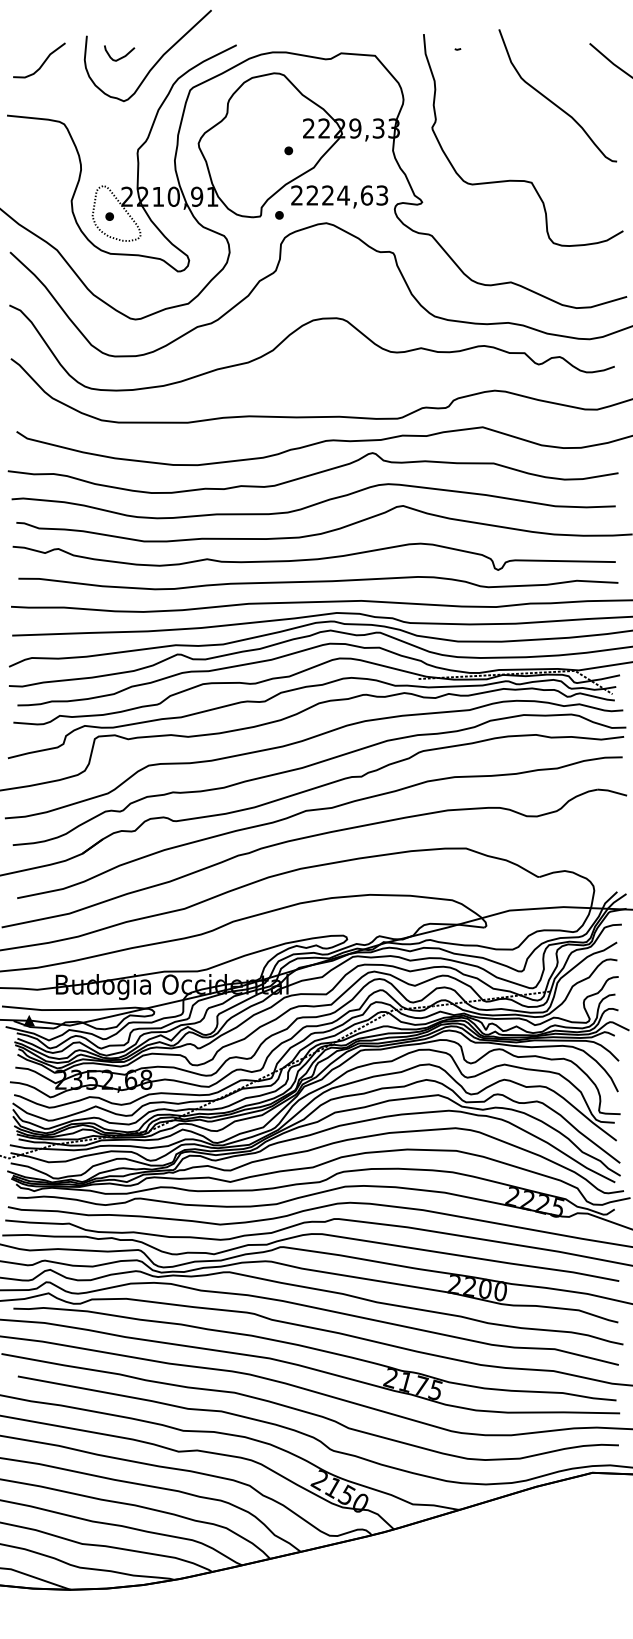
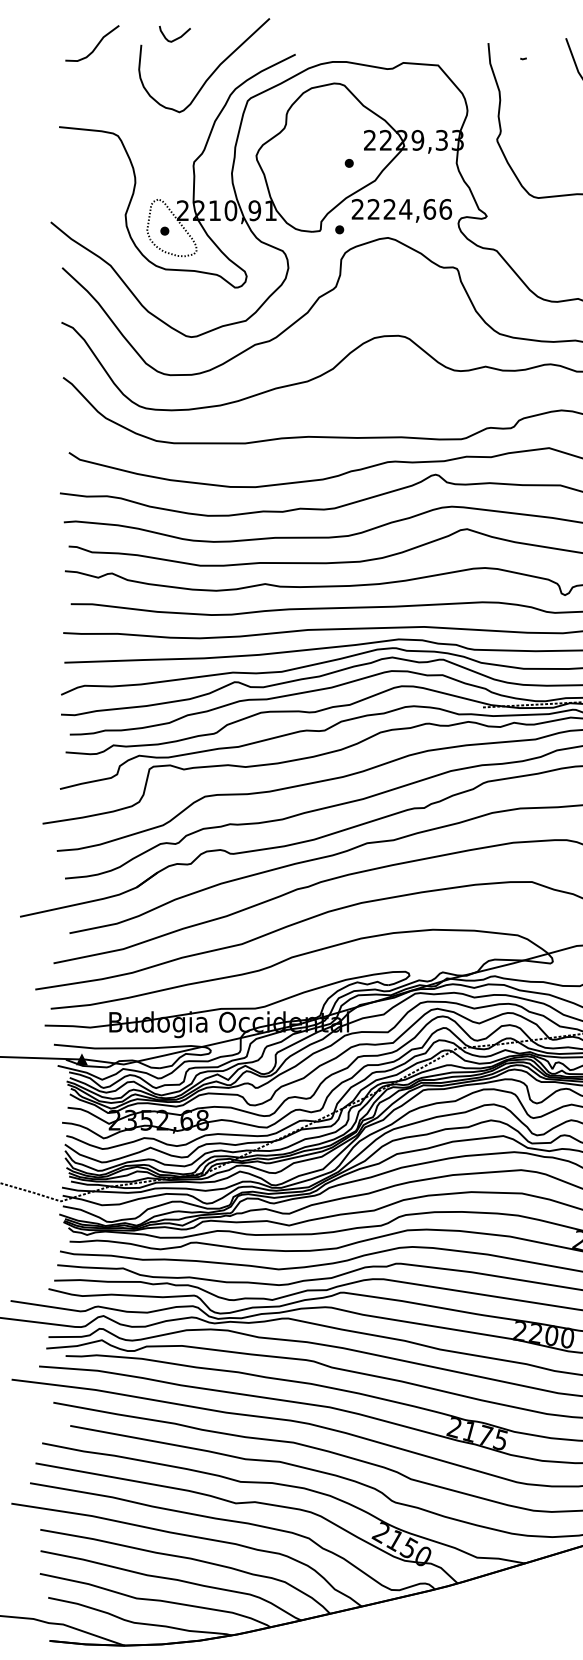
curve: (120, 57) -> (175, 38), moved
curve: (43, 61) -> (96, 44), moved
text: (382, 195) -> (445, 209), 2224,63 -> 2224,66

